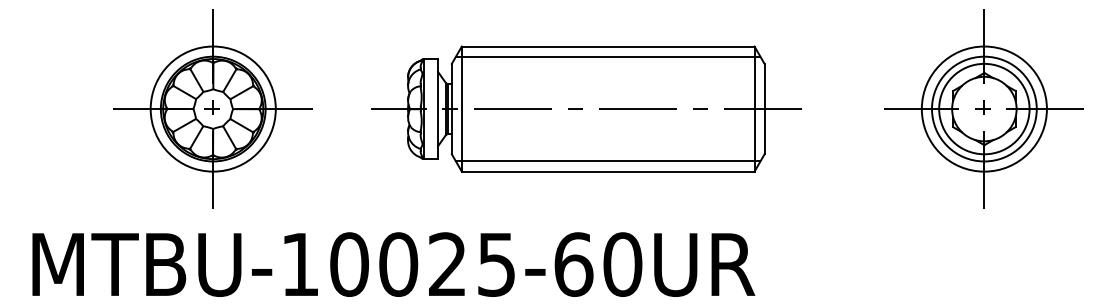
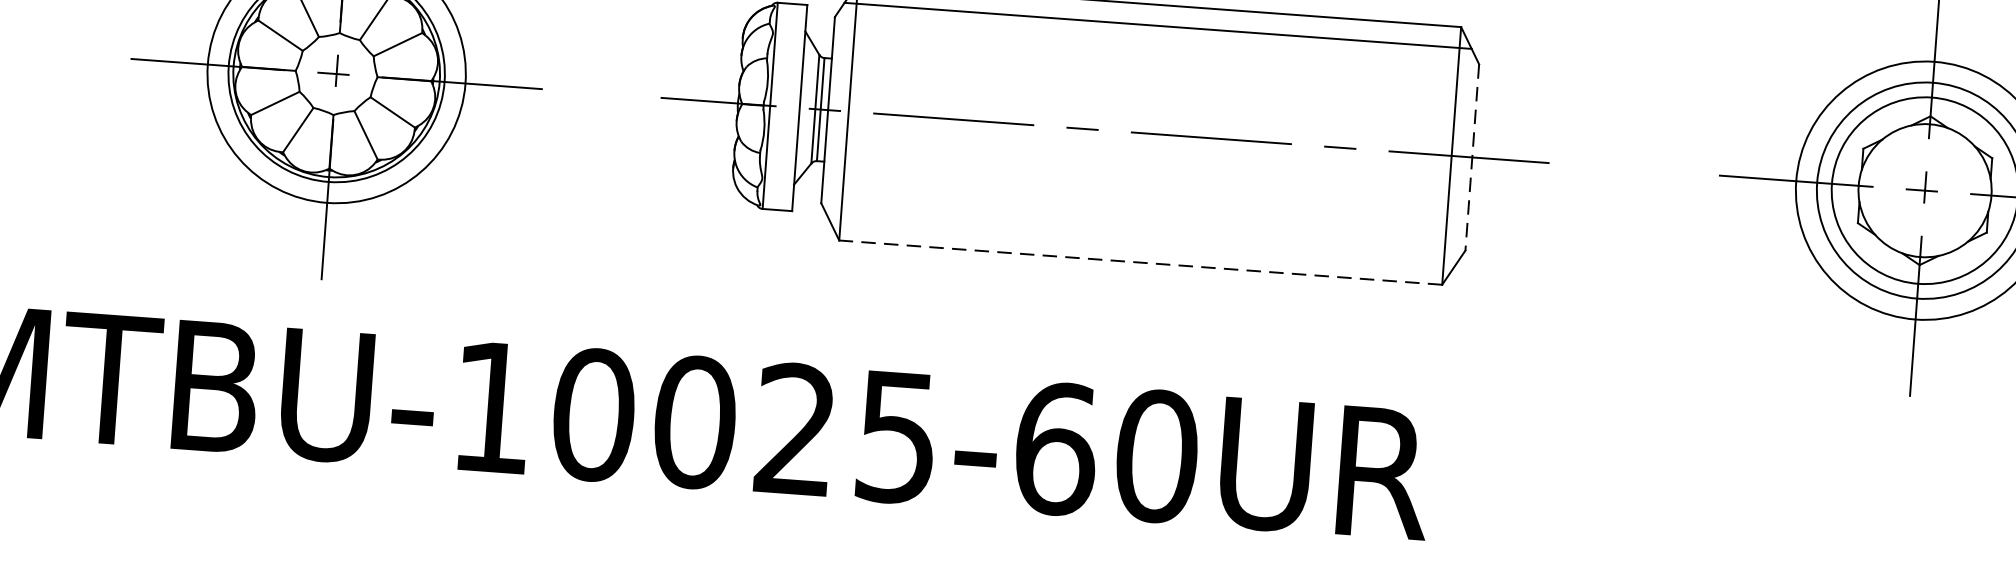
line: (764, 109) -> (1472, 158), solid -> dashed
line: (607, 161) -> (1140, 241), removed
line: (607, 171) -> (1139, 262), solid -> dashed

